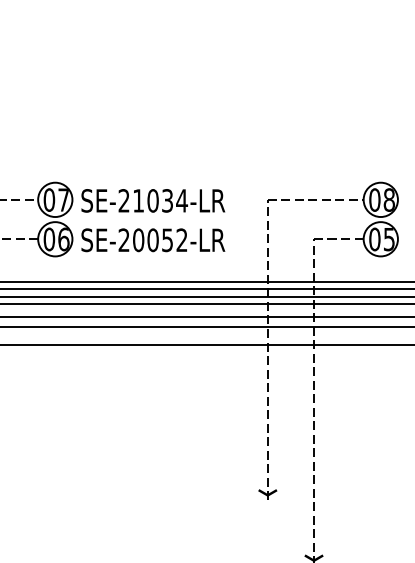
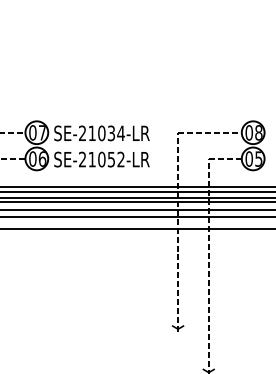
text: (137, 240) -> (91, 159), SE-20052-LR -> SE-21052-LR

